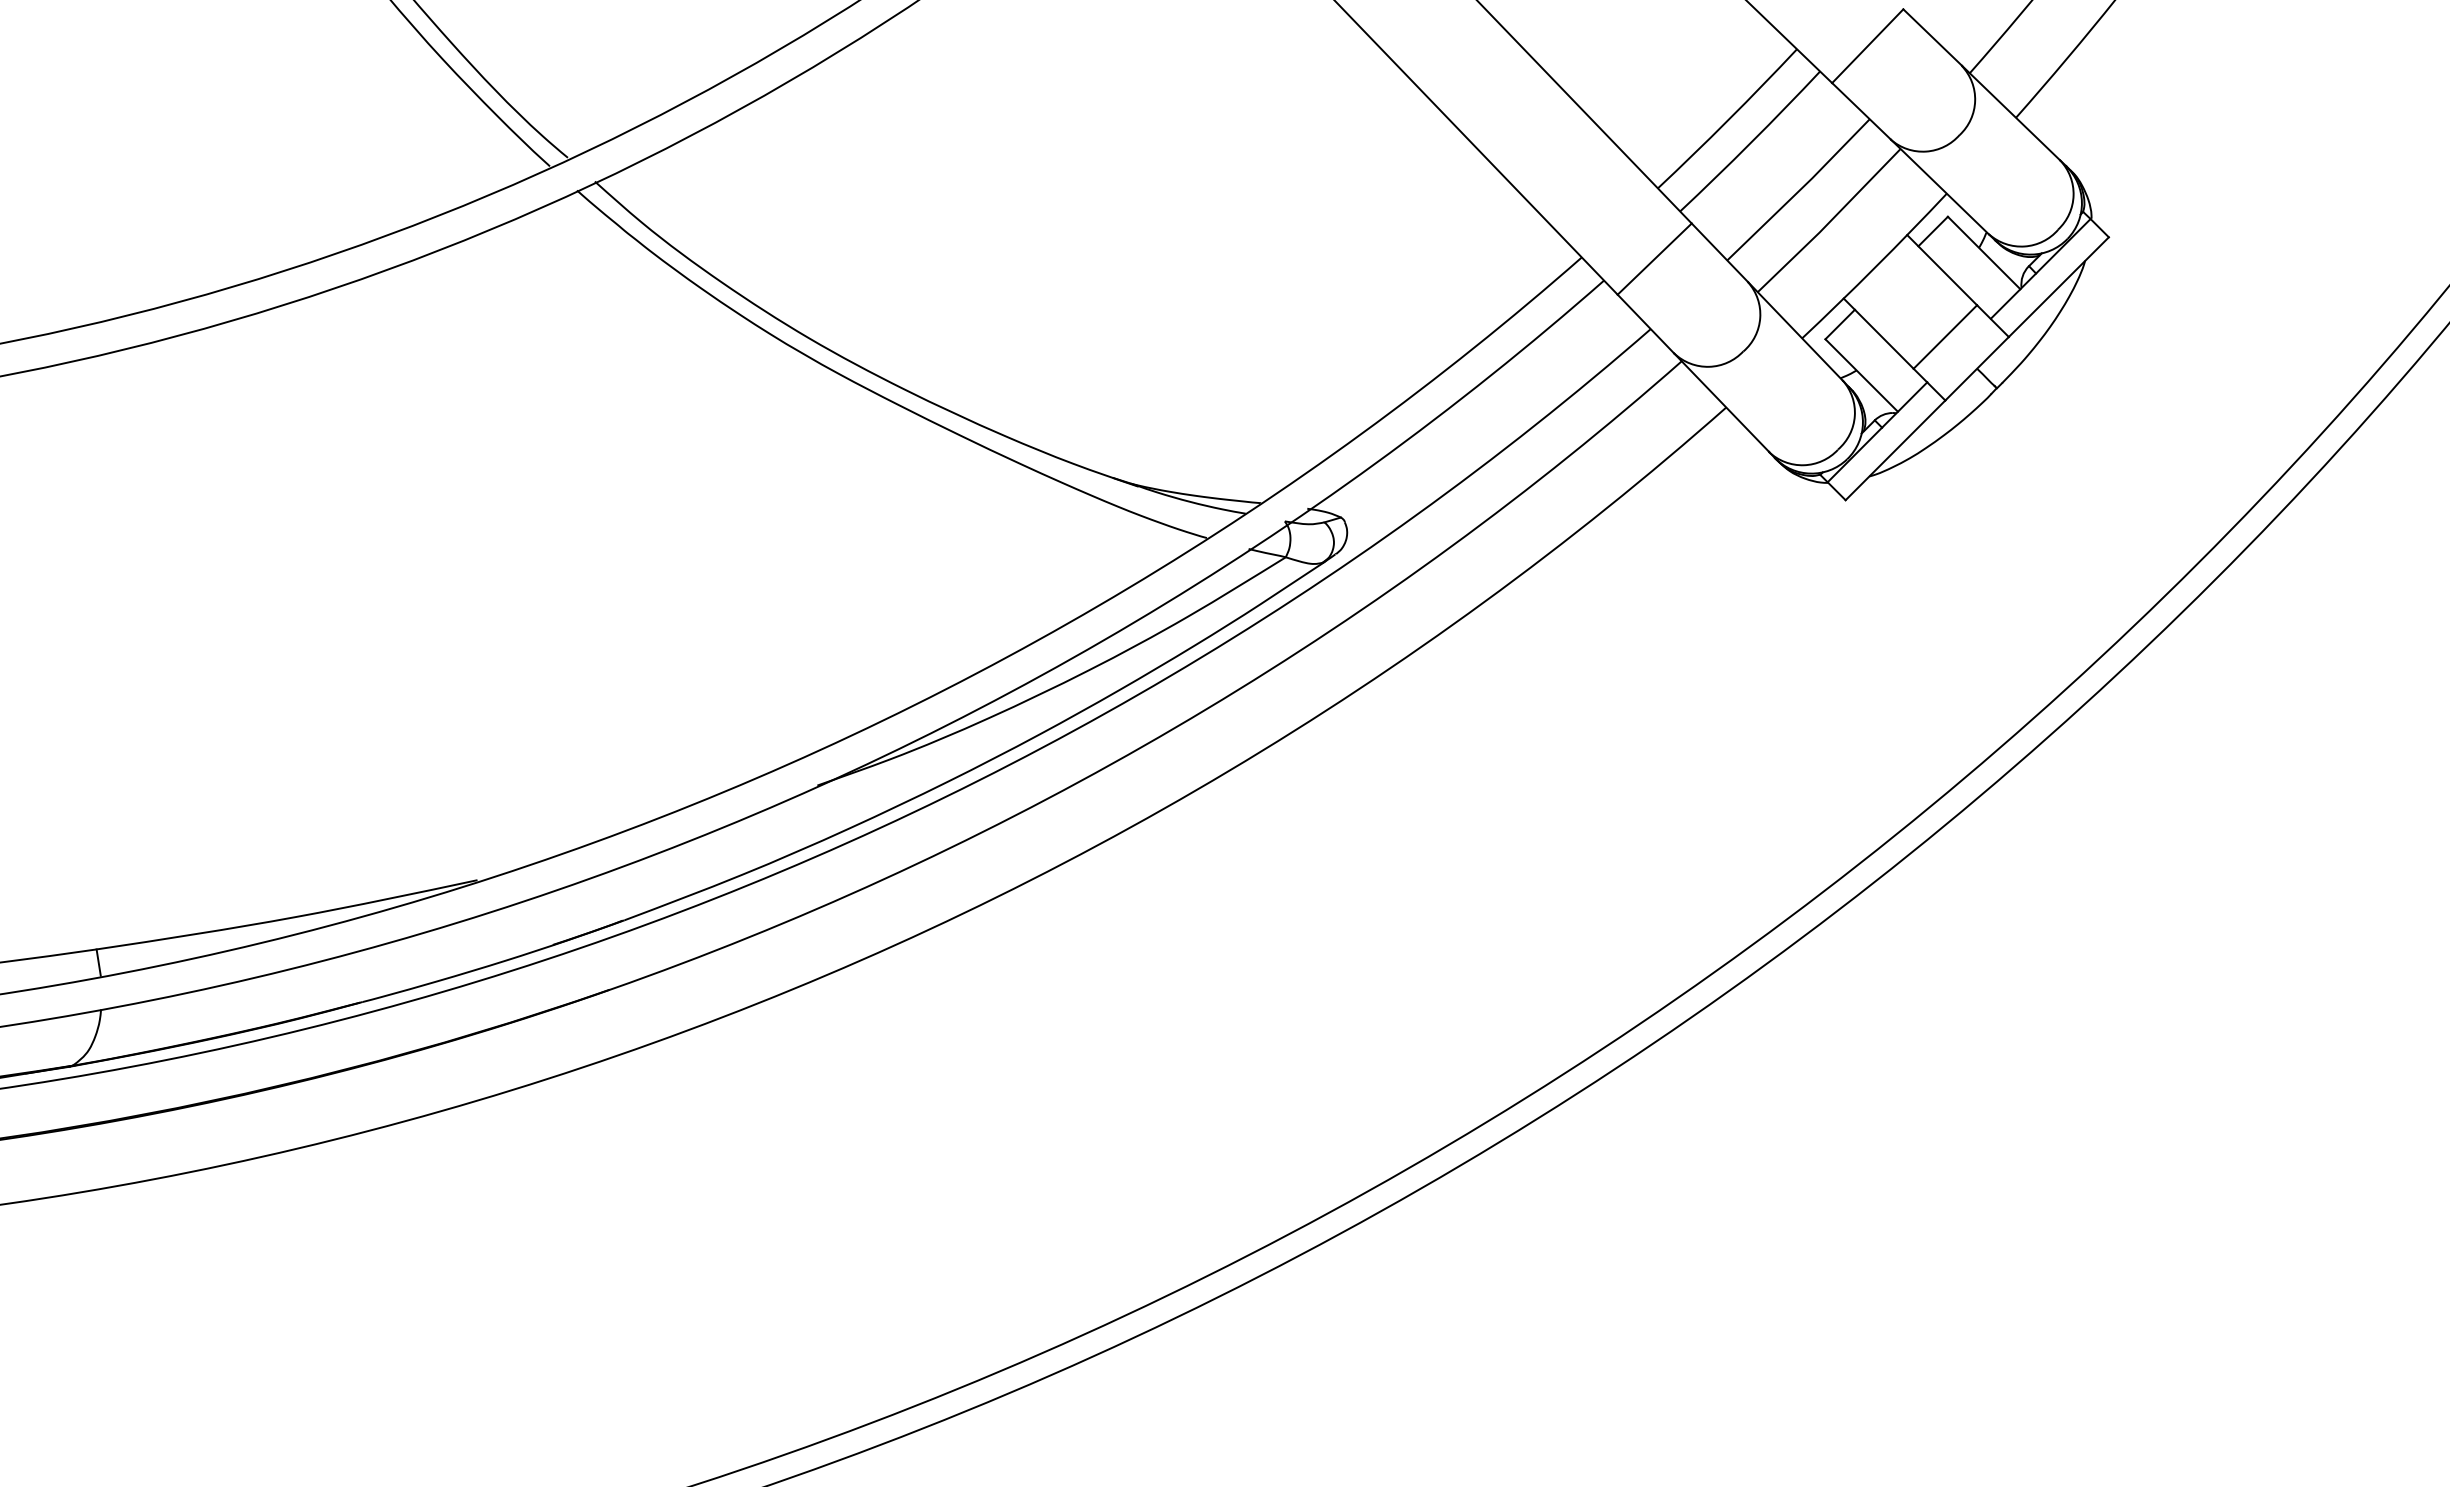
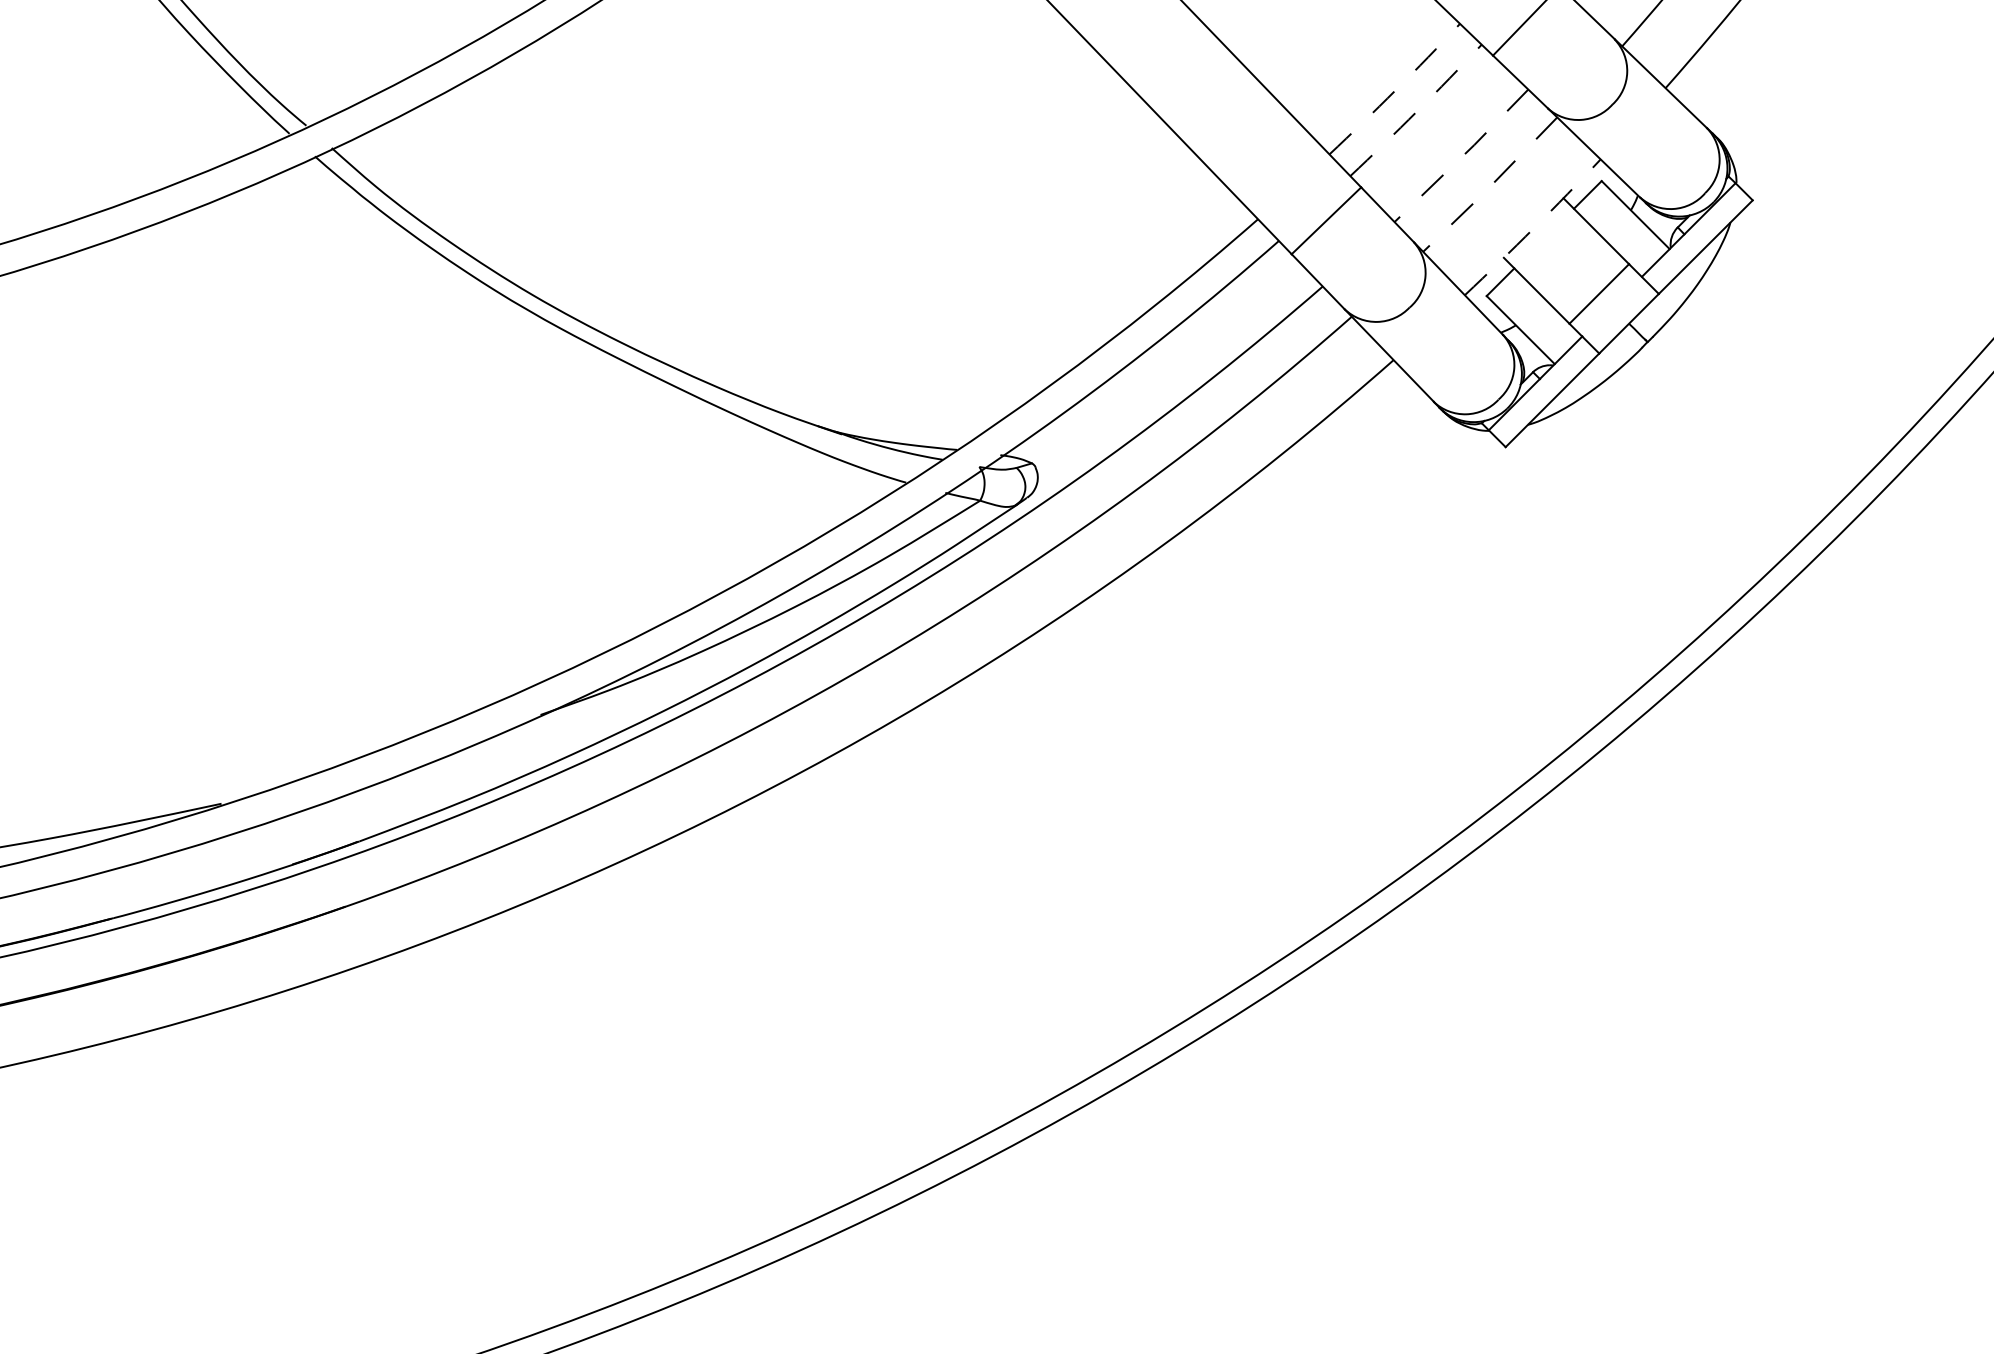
arc: (1728, 119) -> (1395, 89), solid -> dashed
arc: (1751, 142) -> (1417, 111), solid -> dashed
line: (1799, 190) -> (1462, 156), solid -> dashed
line: (1830, 221) -> (1491, 185), solid -> dashed
arc: (1875, 267) -> (1533, 228), solid -> dashed

